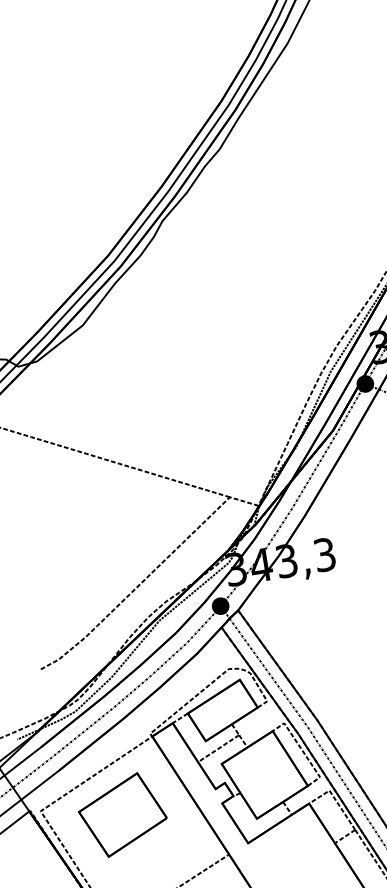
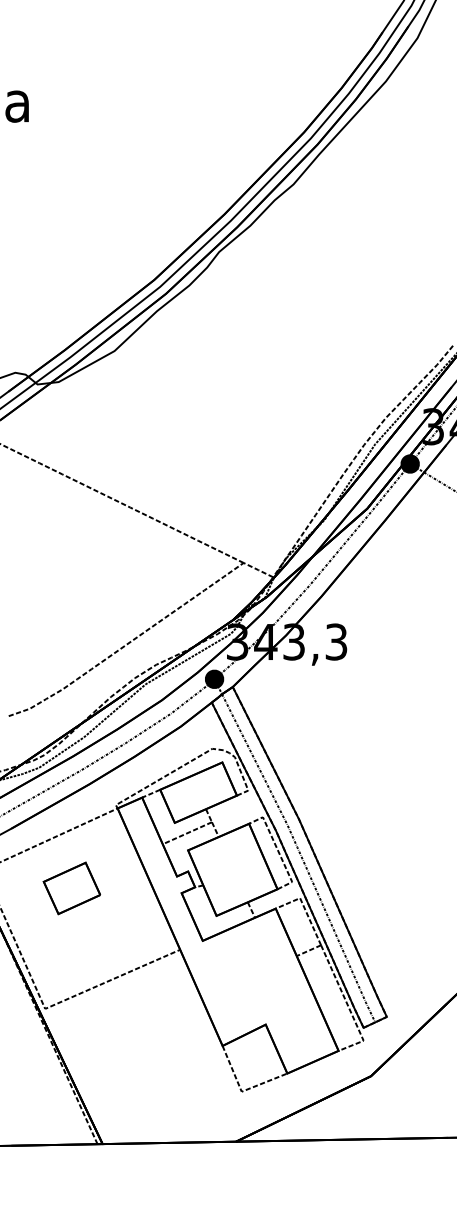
part: (122, 815) -> (71, 888), size x0.6

